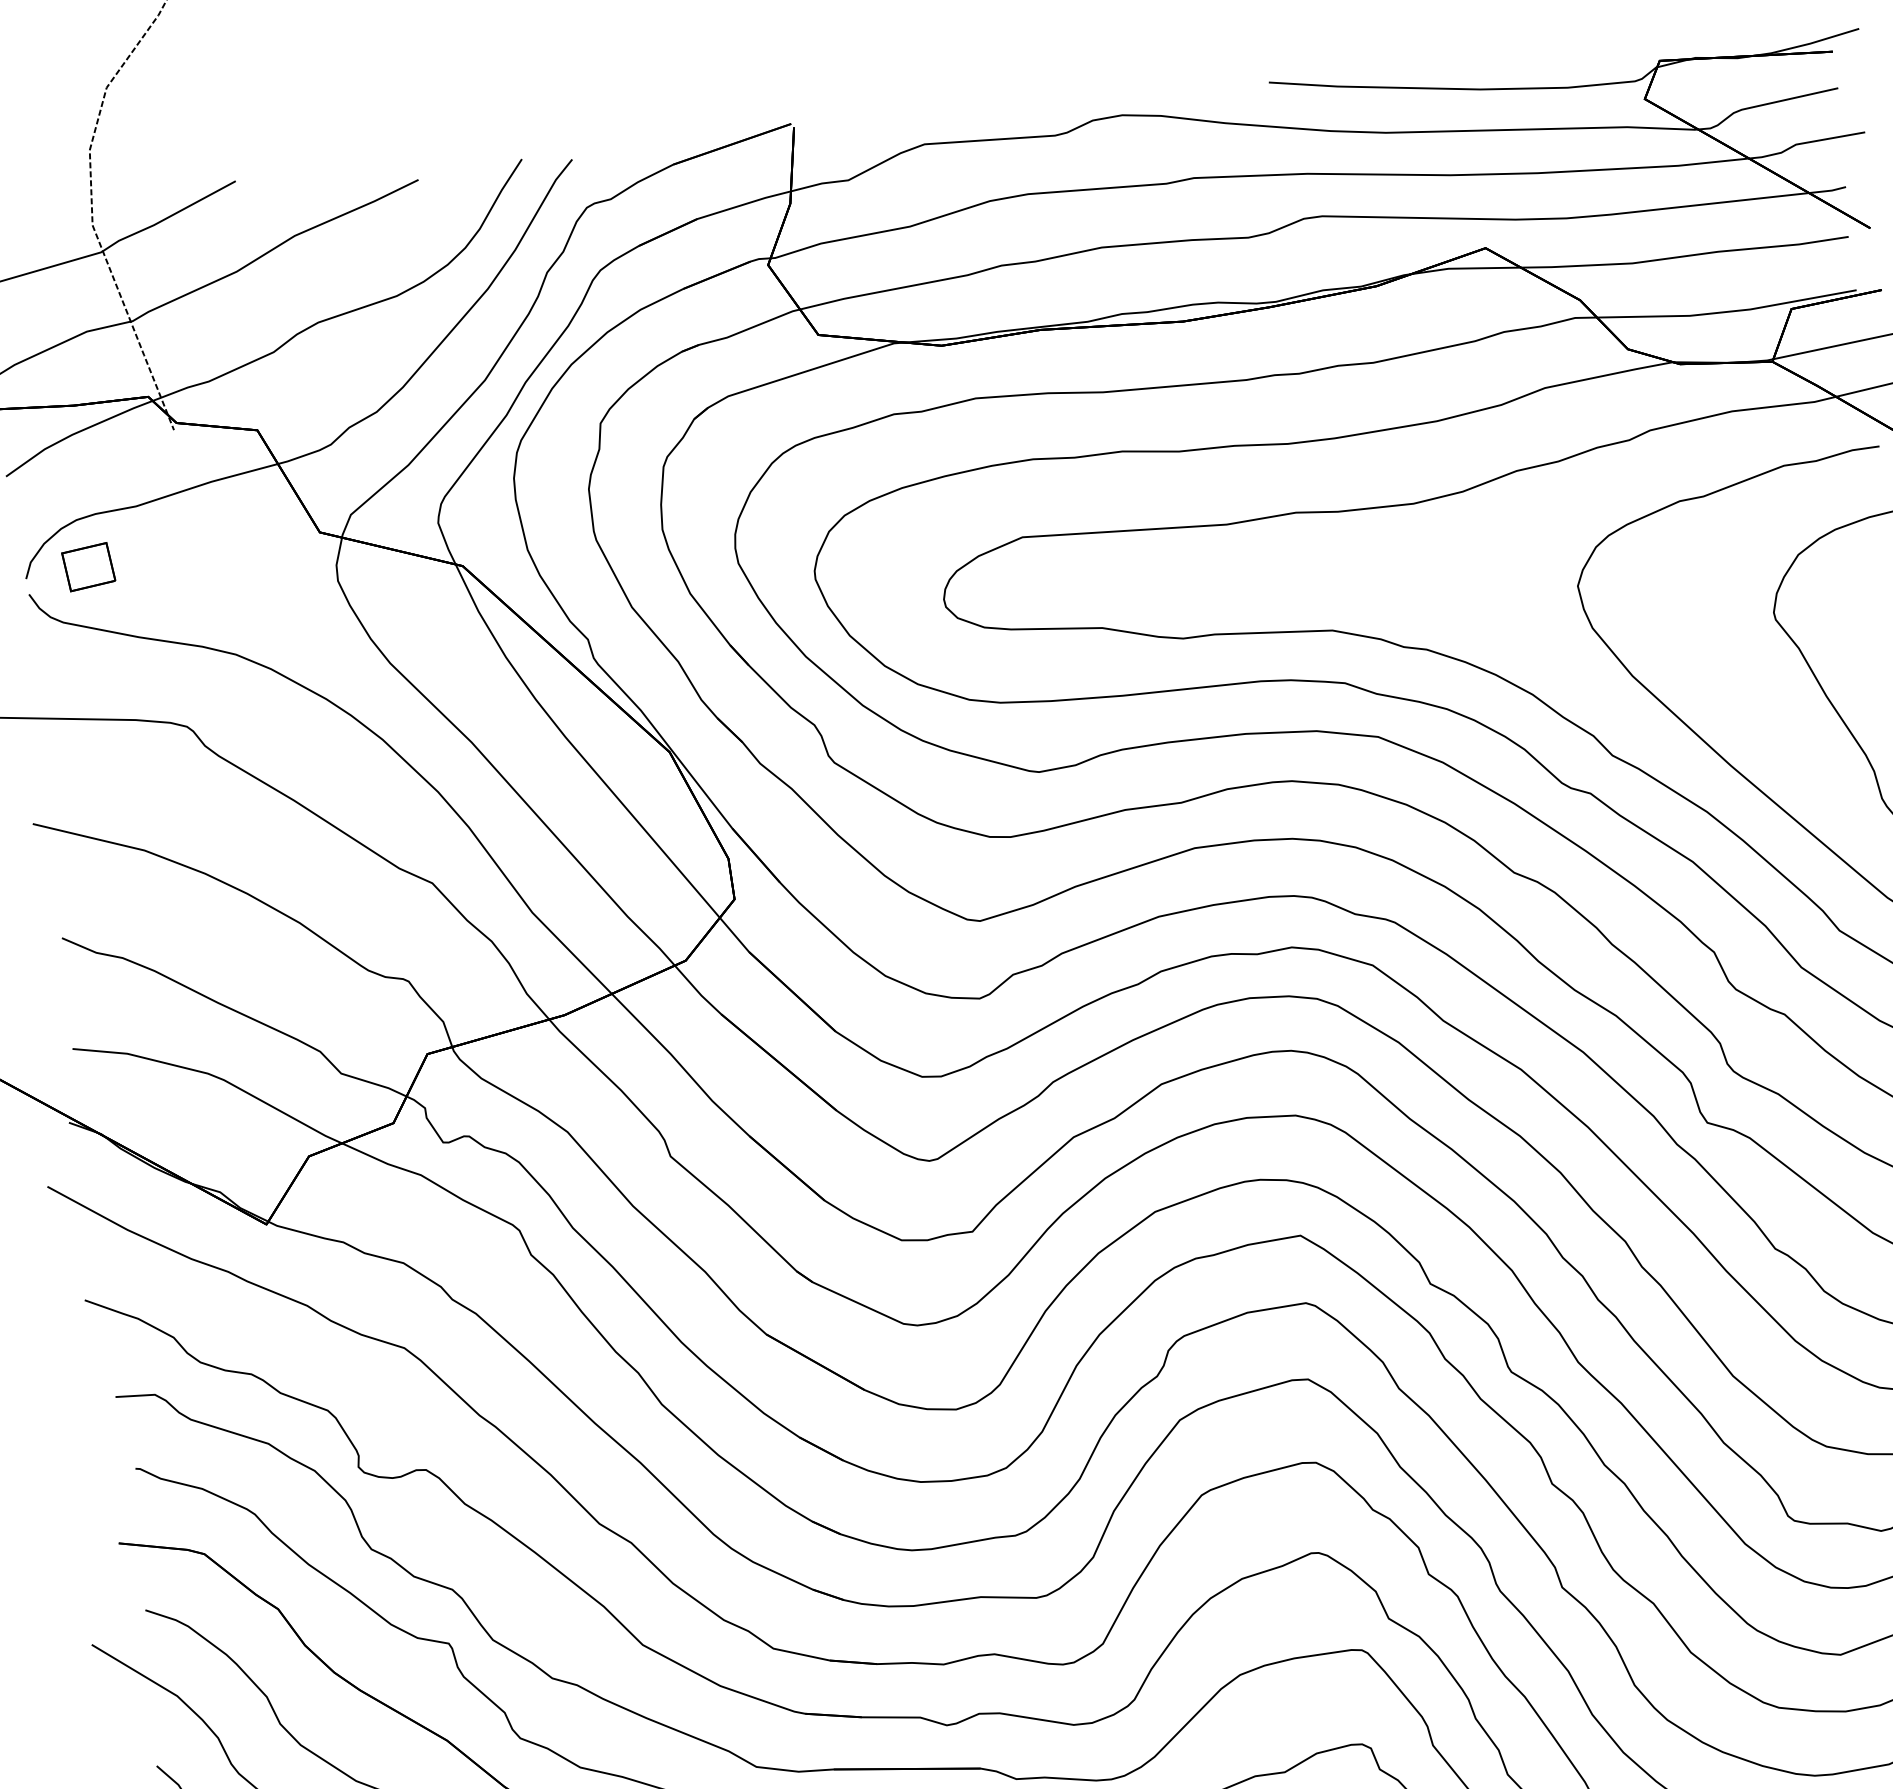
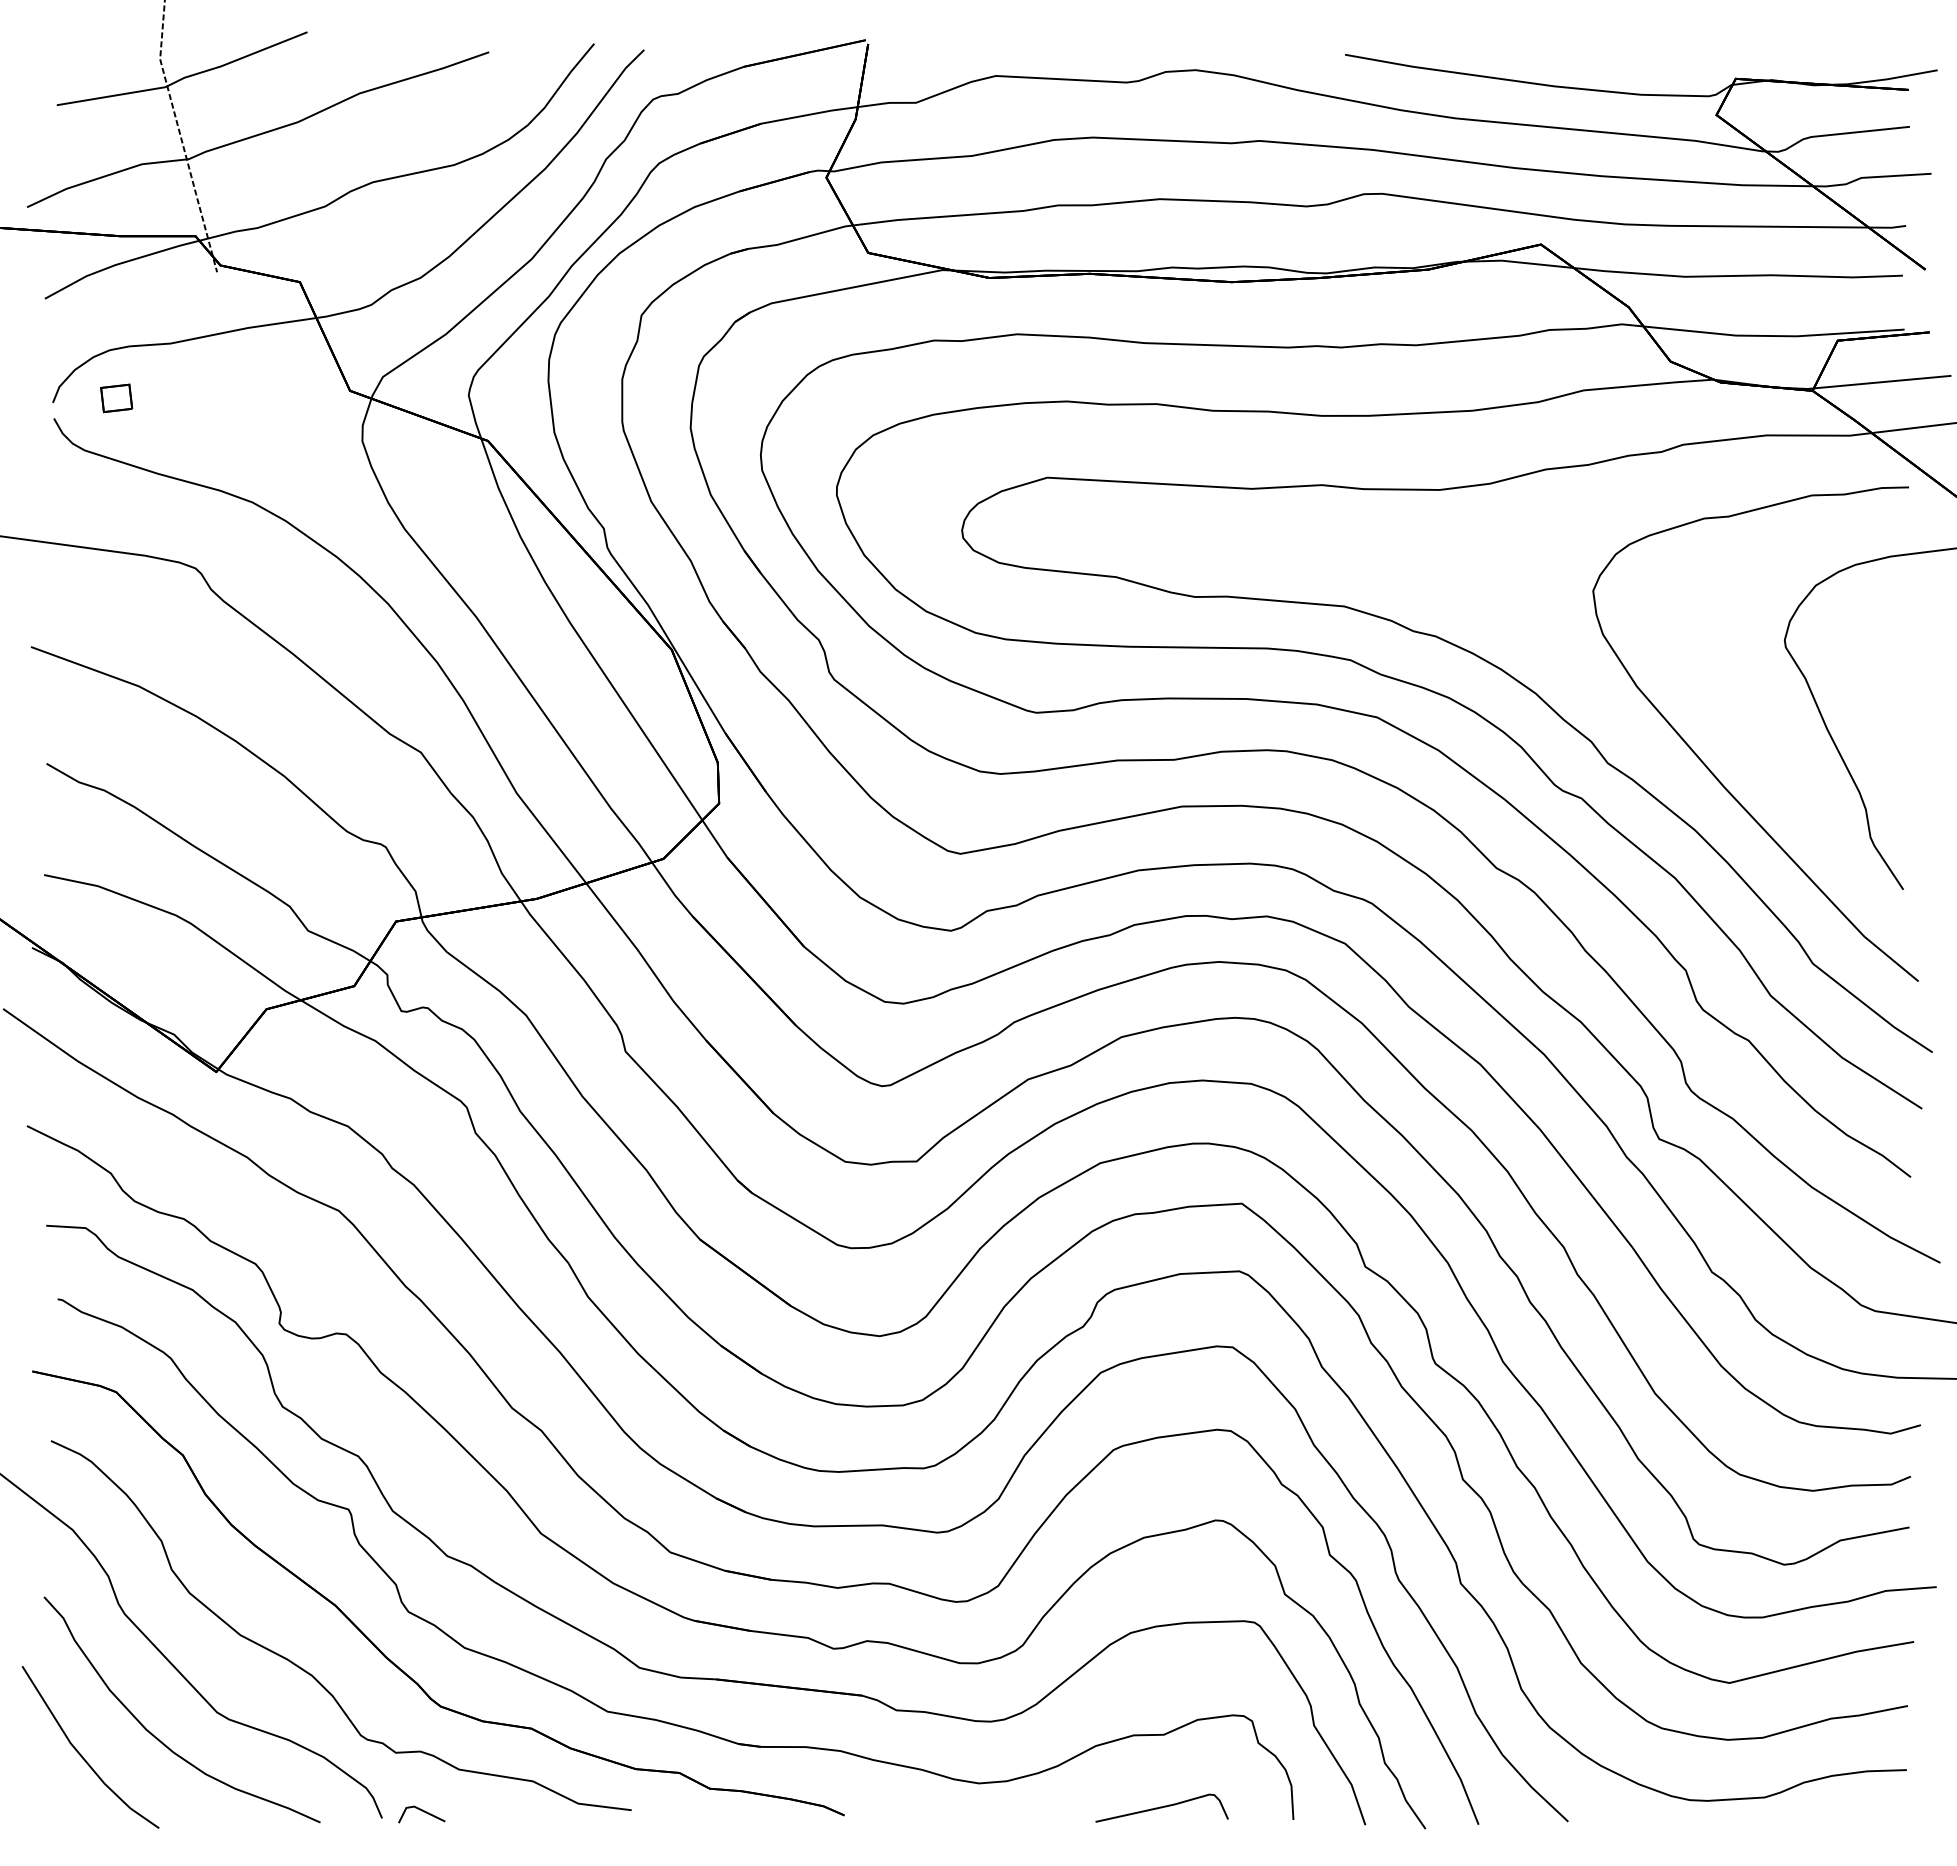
part: (88, 567) -> (116, 398), size x0.62

